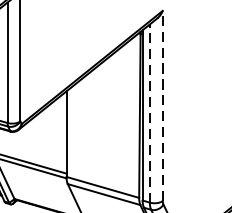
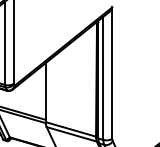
line: (163, 106) -> (112, 73), dashed -> solid
line: (150, 113) -> (103, 78), dashed -> solid

